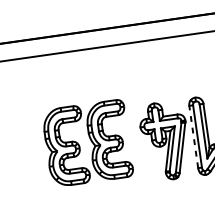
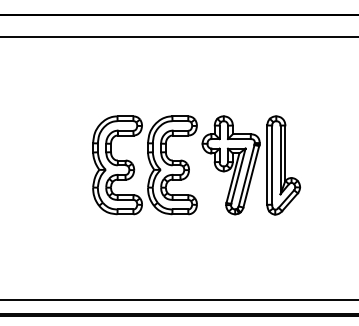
line: (193, 137) -> (267, 165), dashed -> solid
part: (87, 143) -> (144, 165), moved

